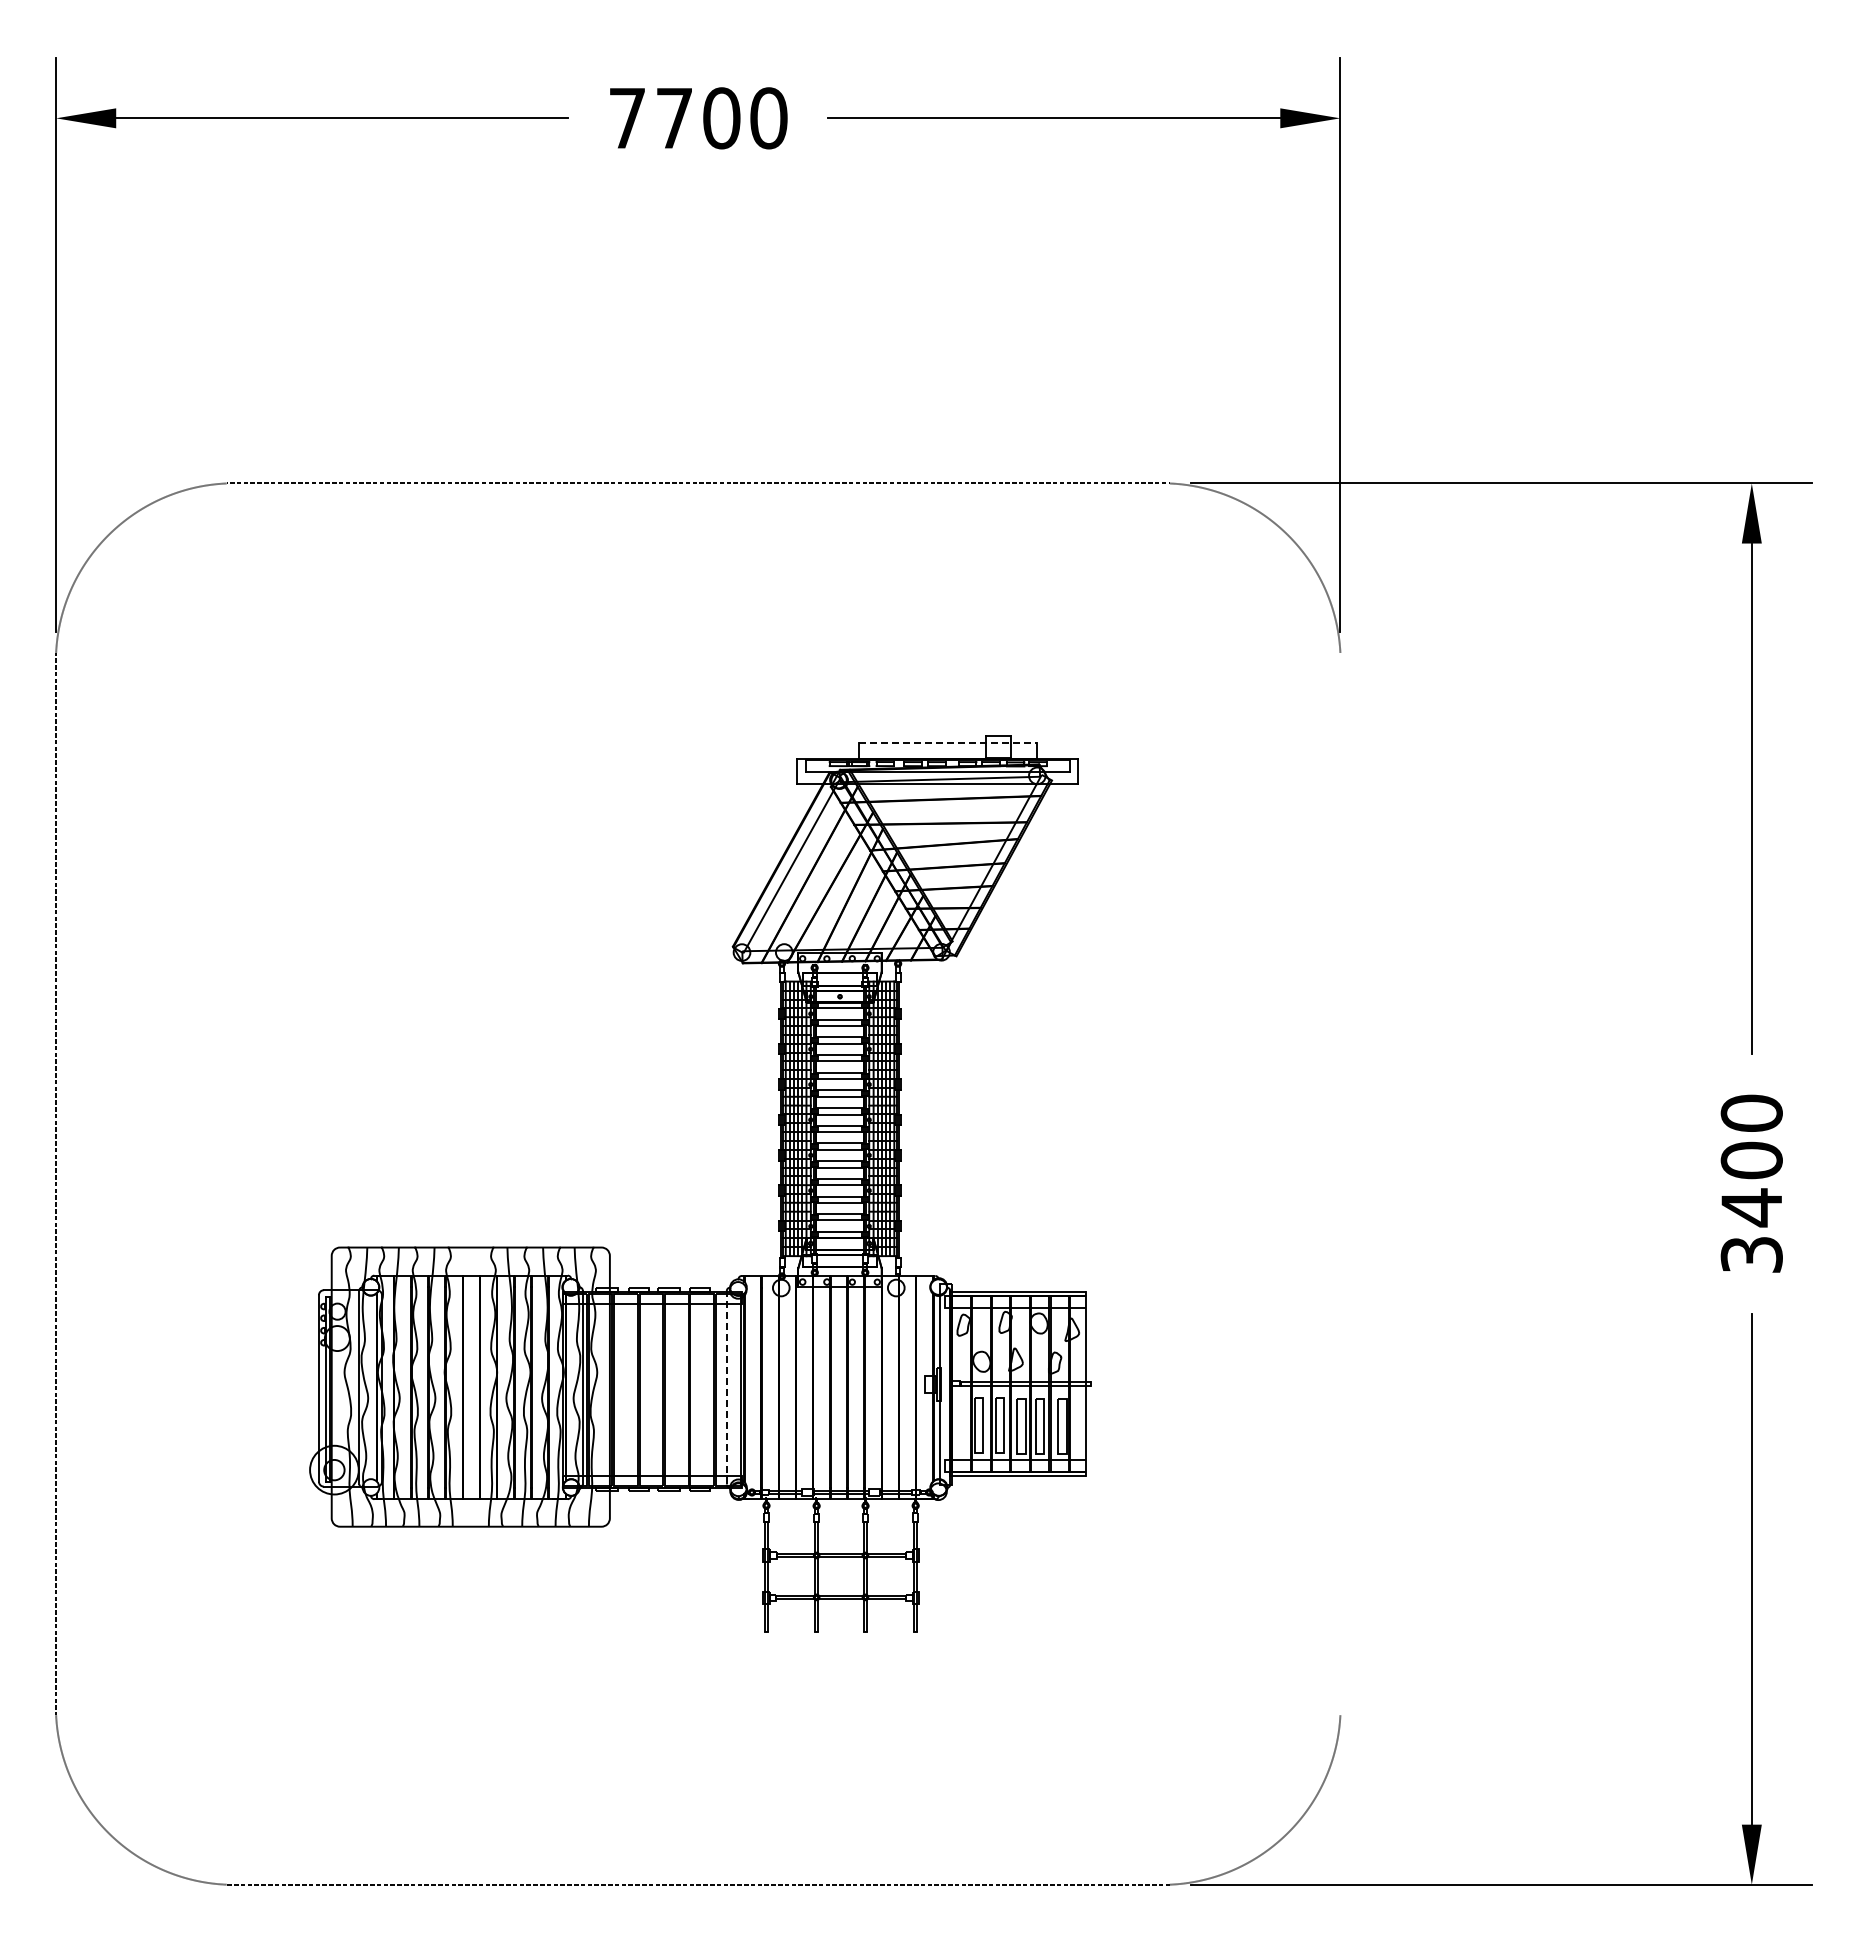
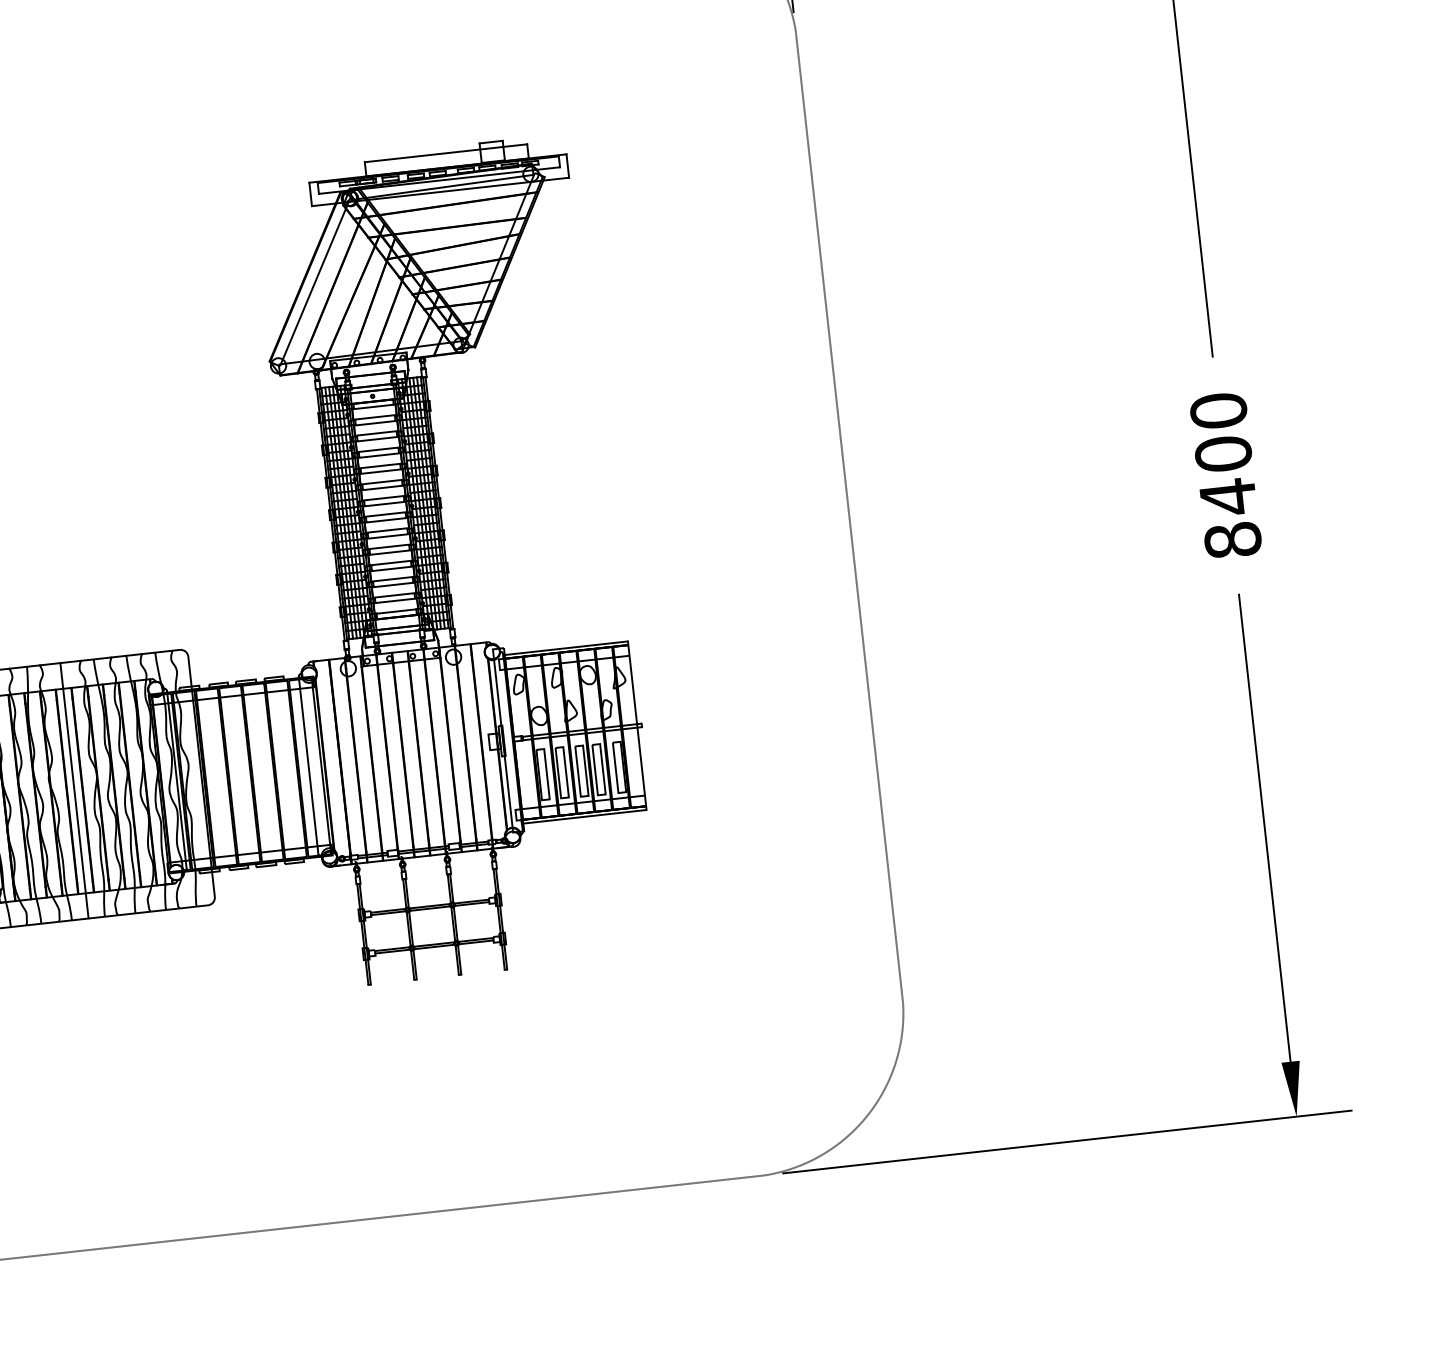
line: (948, 743) -> (446, 153), dashed -> solid
line: (1340, 1183) -> (849, 516), added
text: (1751, 1254) -> (1232, 540), 3400 -> 8400
line: (470, 1386) -> (73, 790), added
line: (726, 1387) -> (308, 765), dashed -> solid

